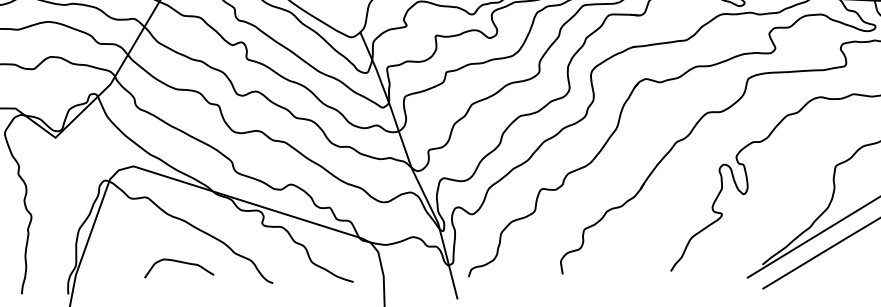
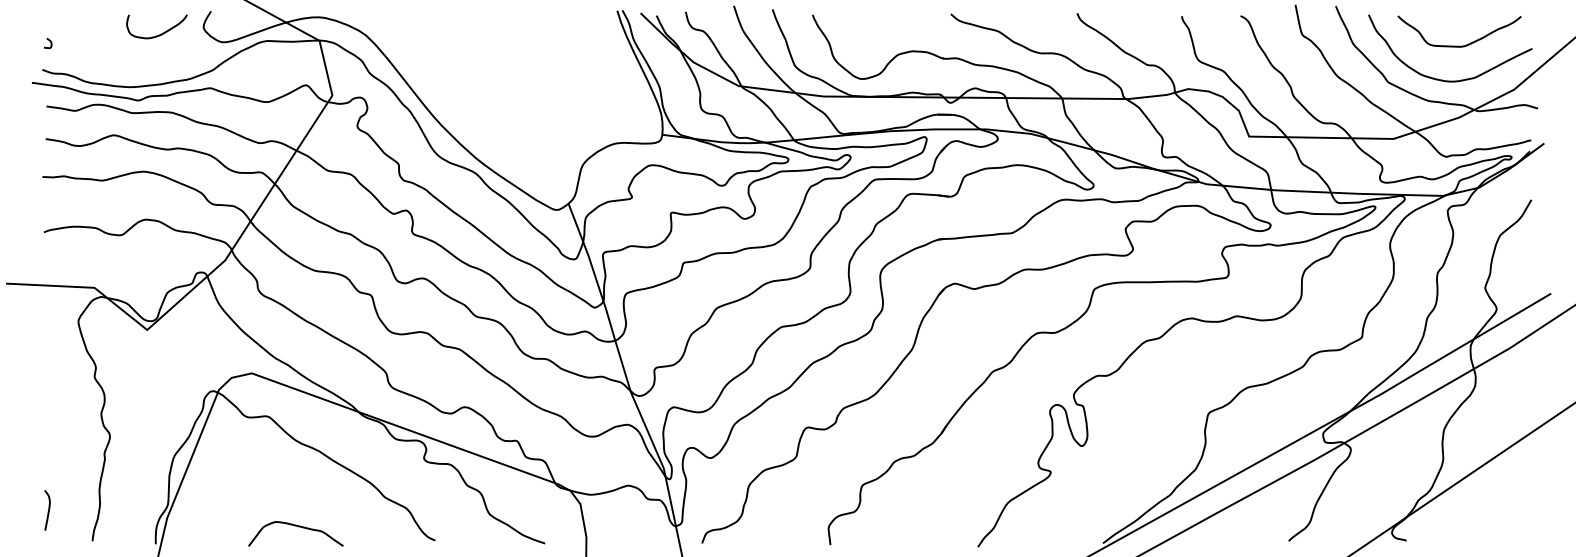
curve: (180, 262) -> (298, 527), moved

